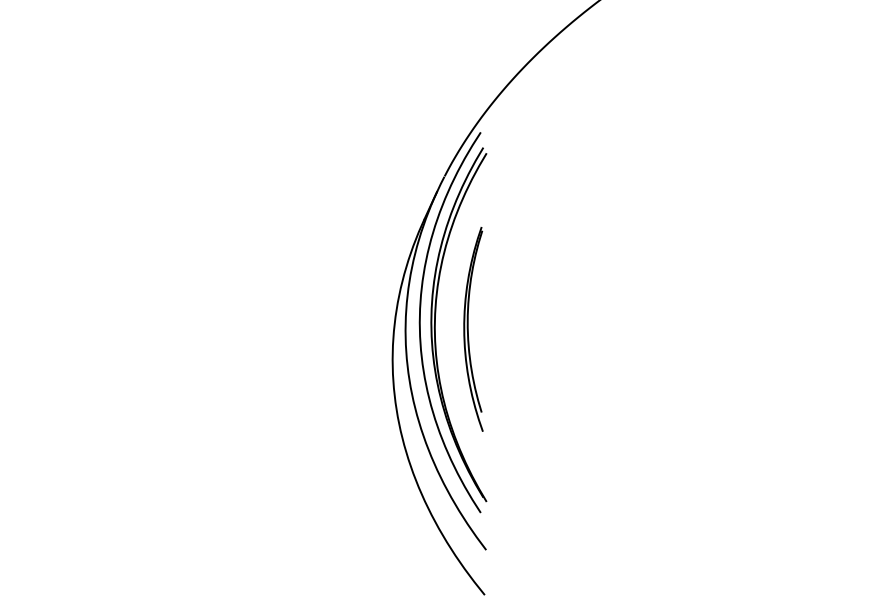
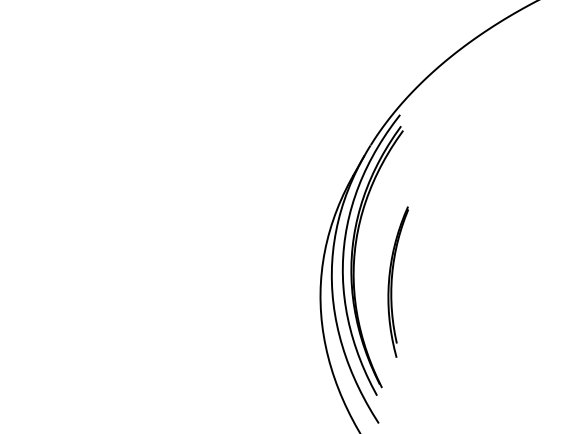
part: (473, 329) -> (395, 281), moved

